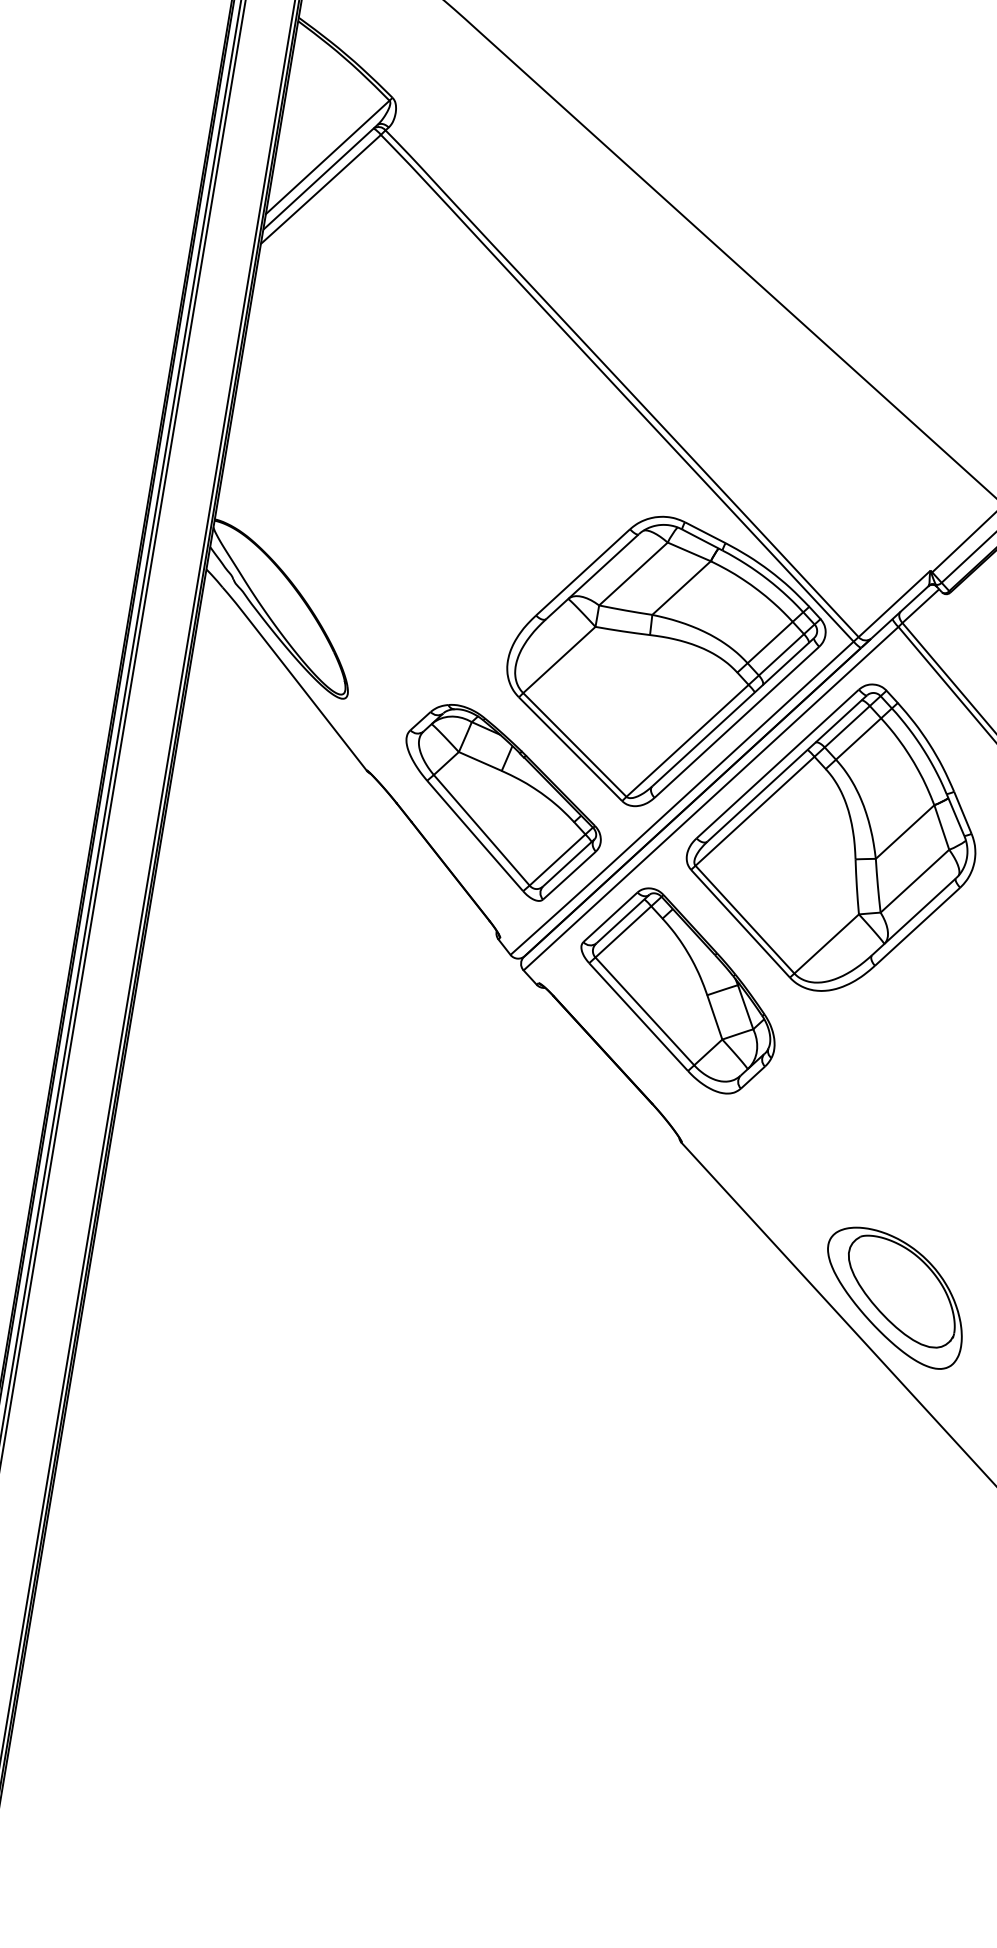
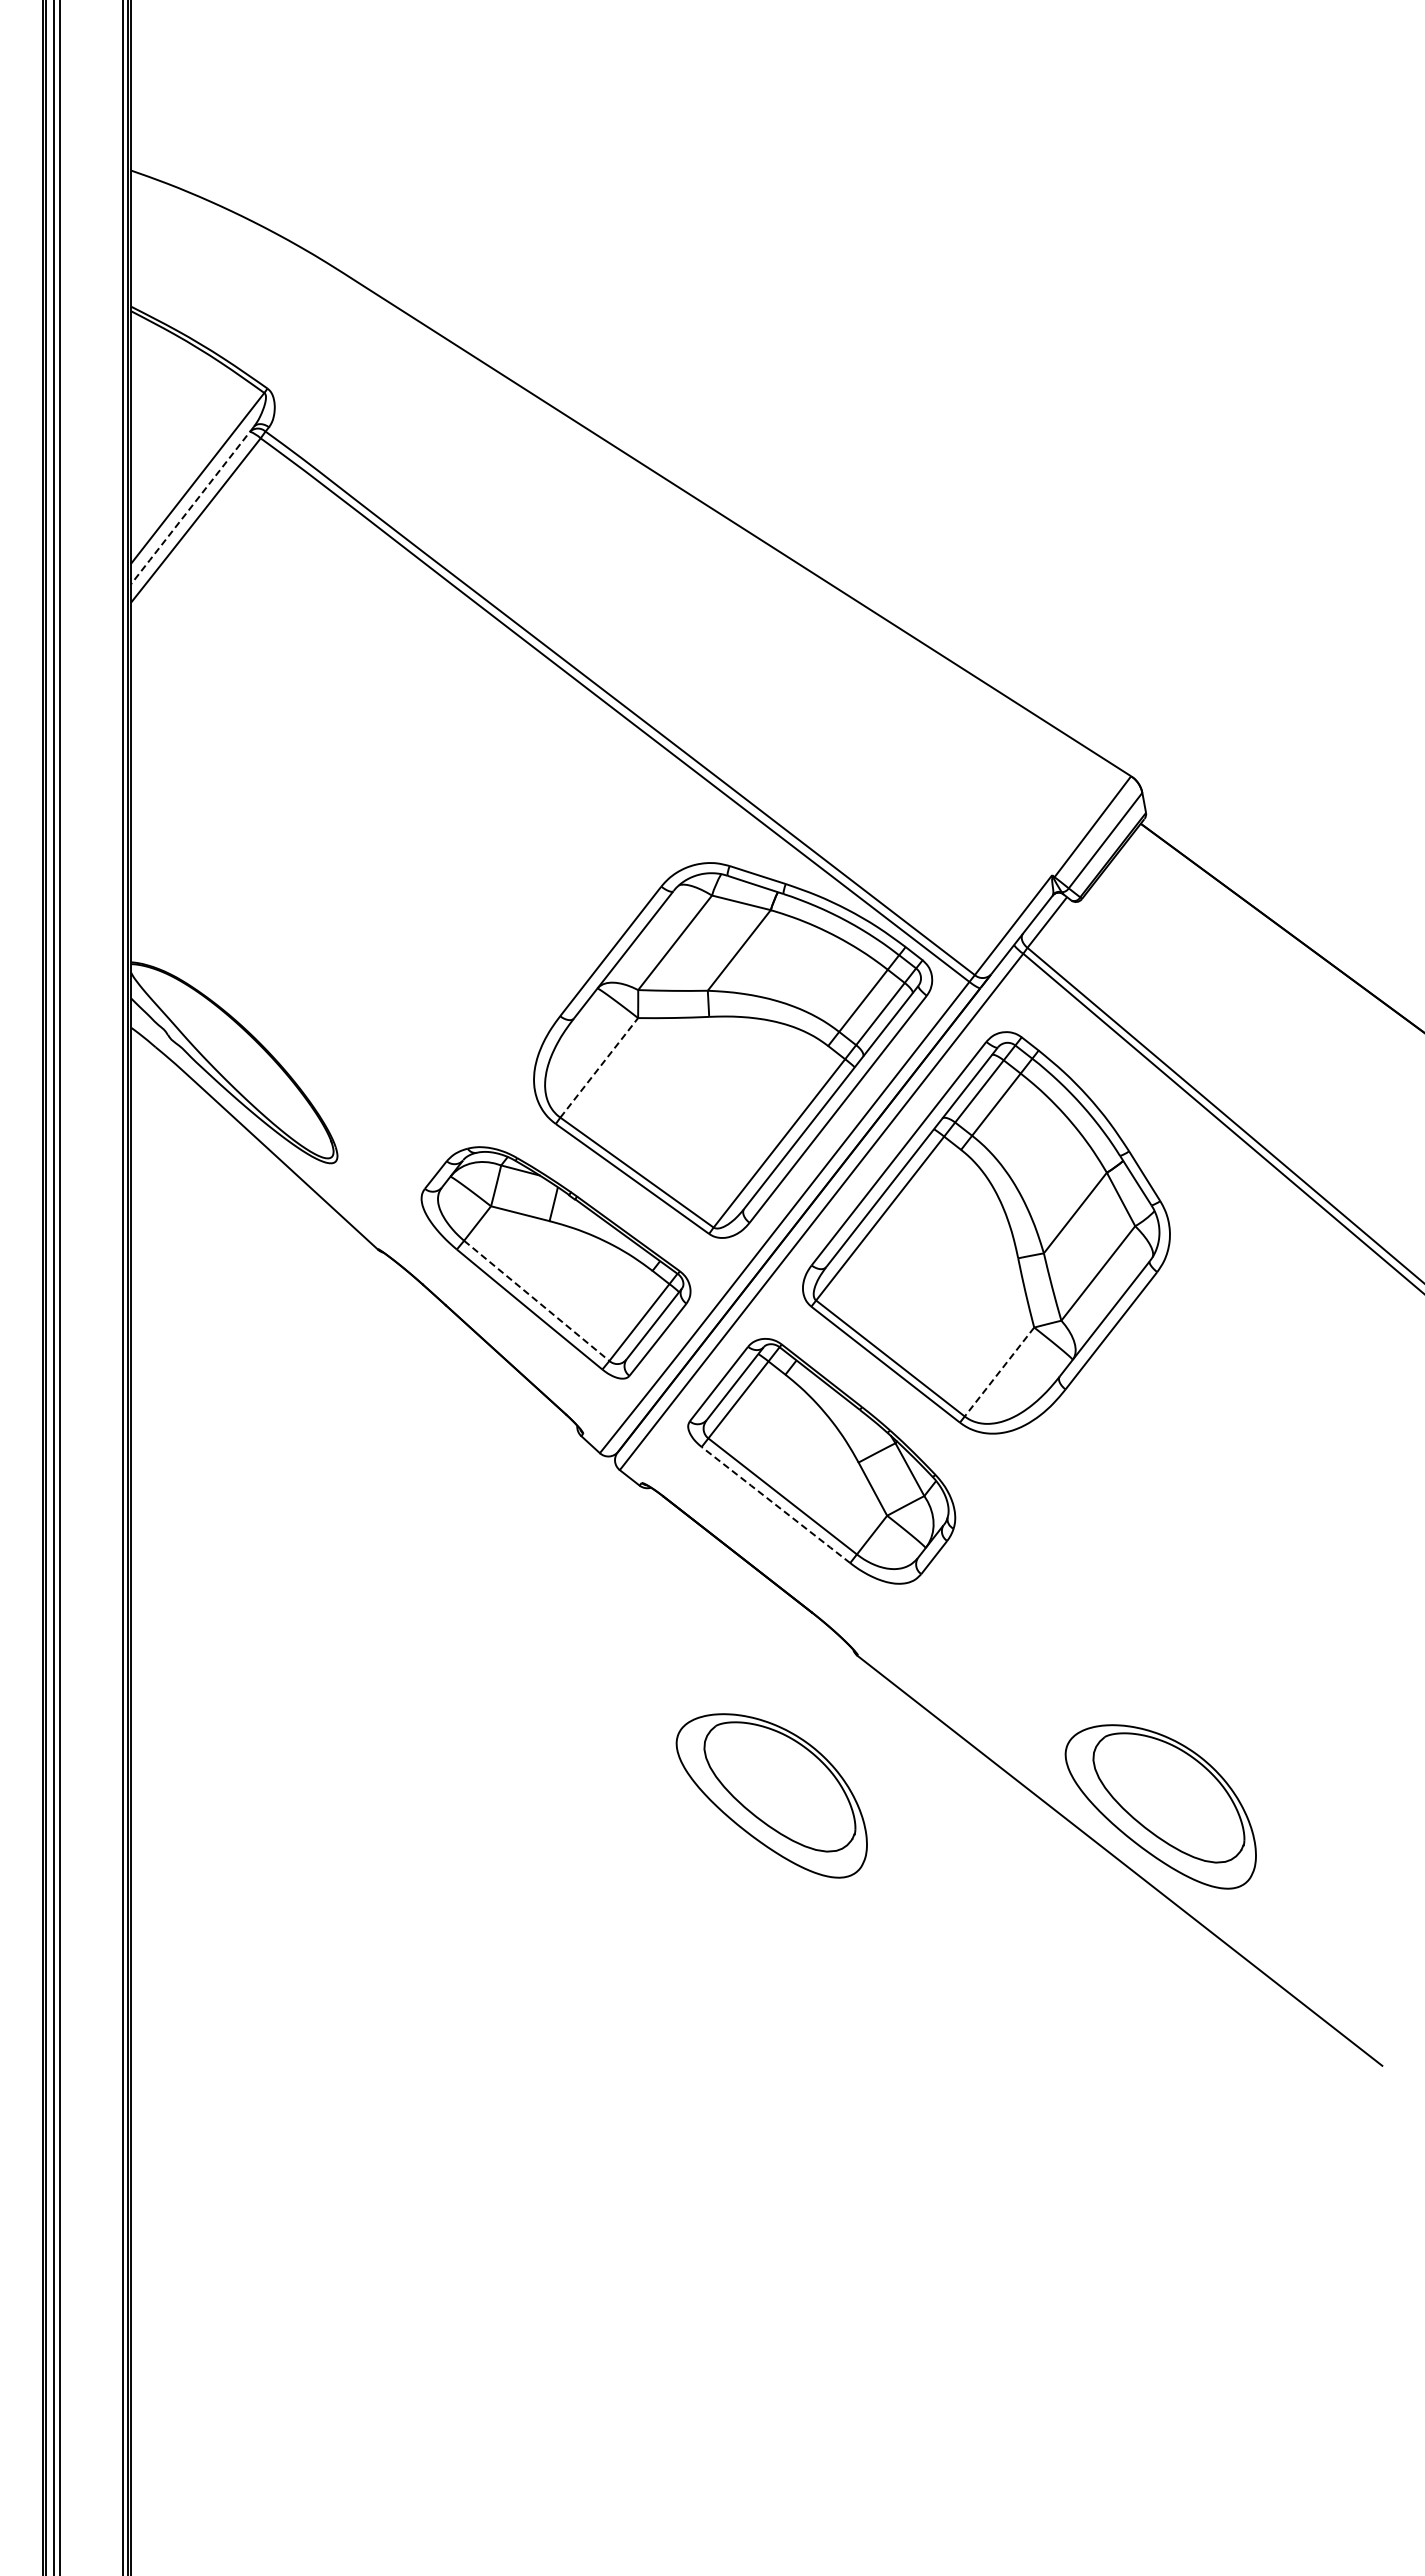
line: (320, 178) -> (192, 506), solid -> dashed
line: (559, 659) -> (599, 1067), solid -> dashed
line: (482, 830) -> (537, 1301), solid -> dashed
line: (826, 944) -> (999, 1372), solid -> dashed
line: (638, 1017) -> (776, 1505), solid -> dashed
part: (598, 1238) -> (771, 1795), added

